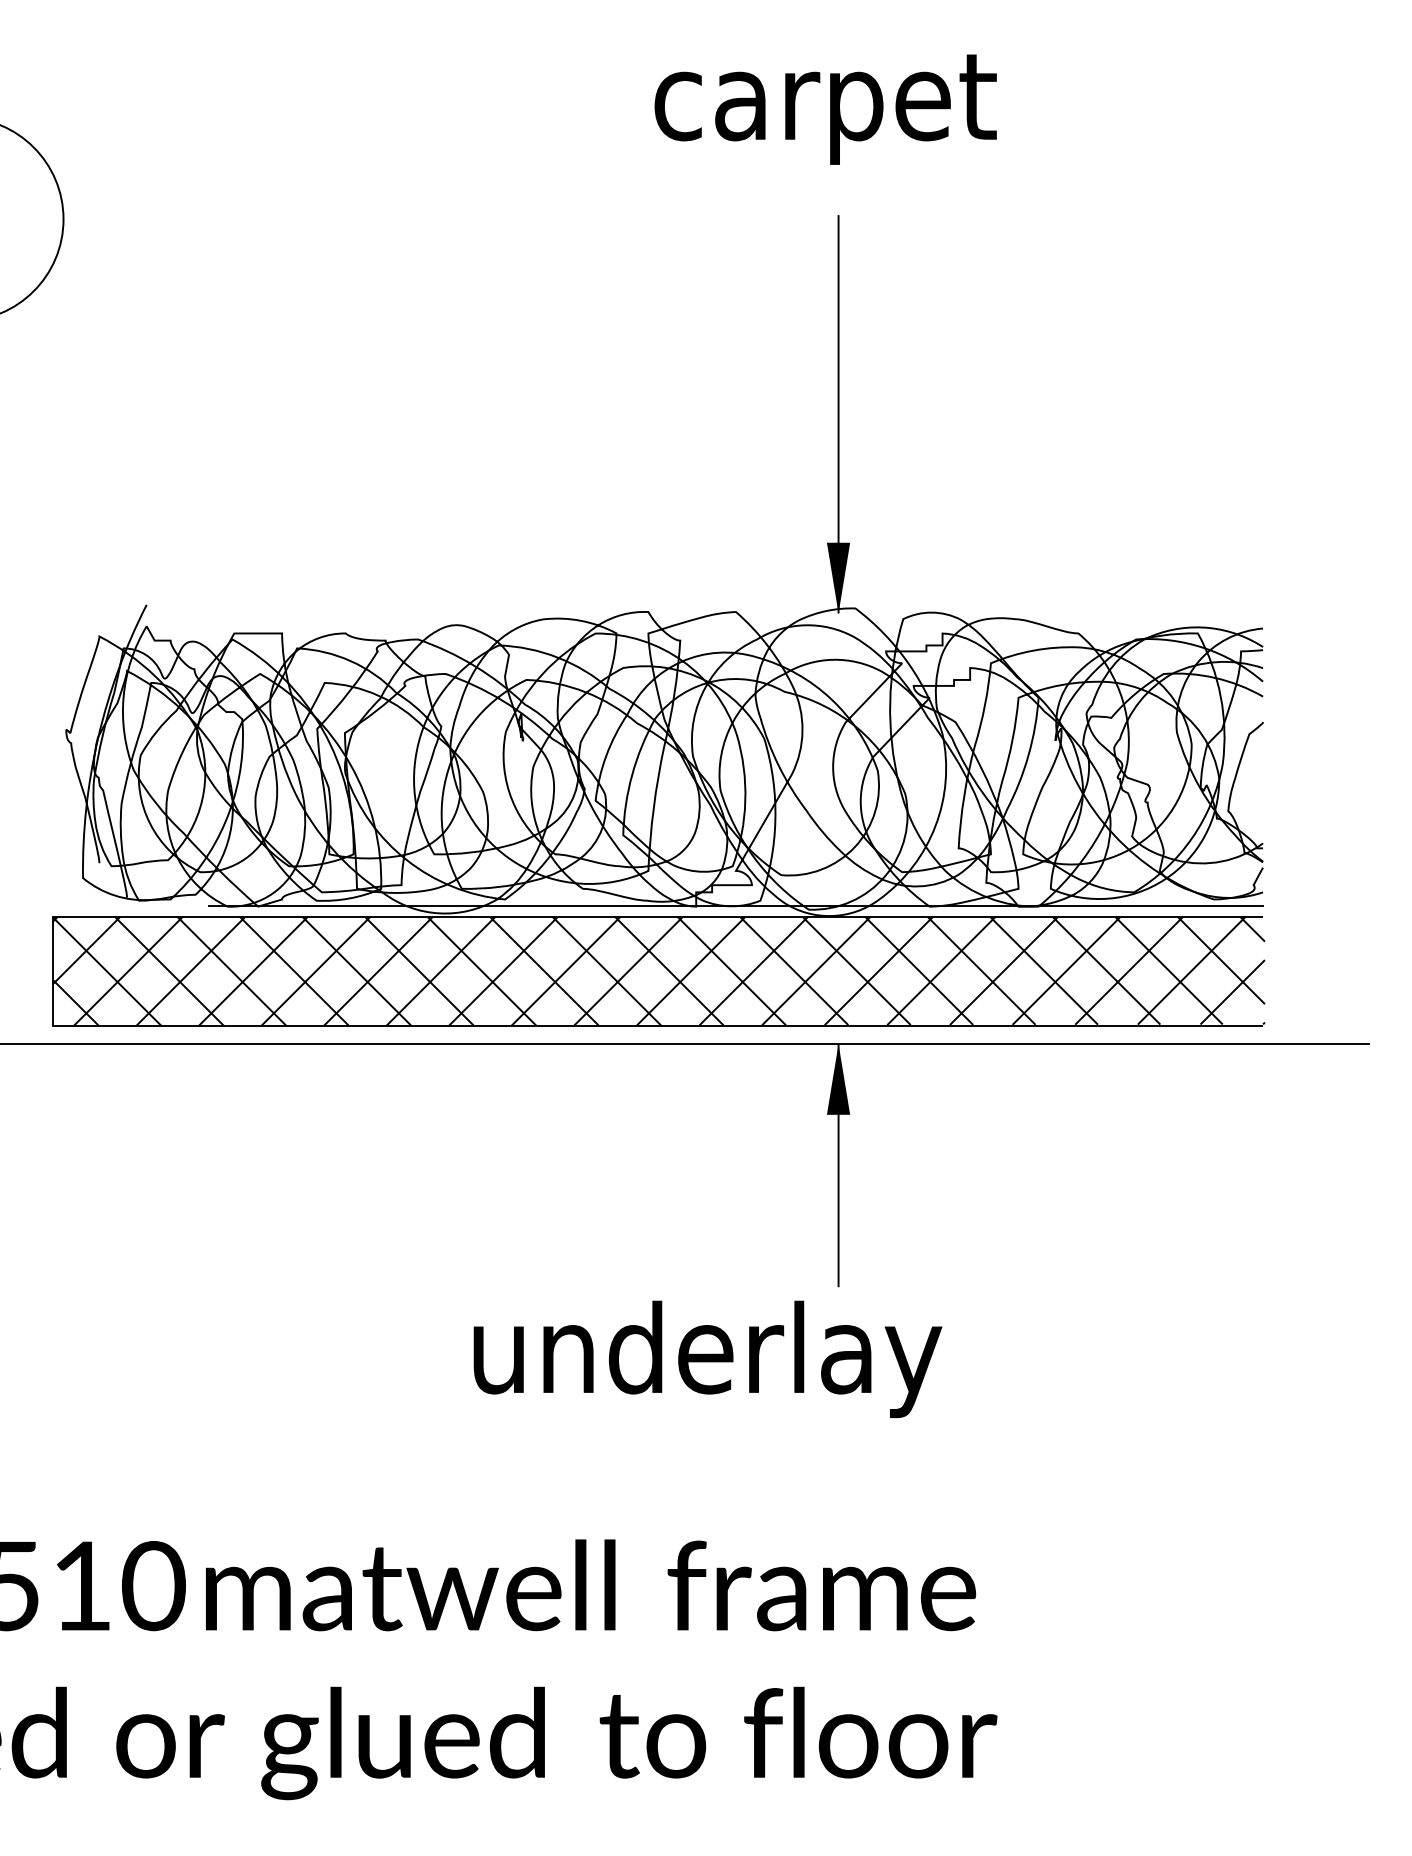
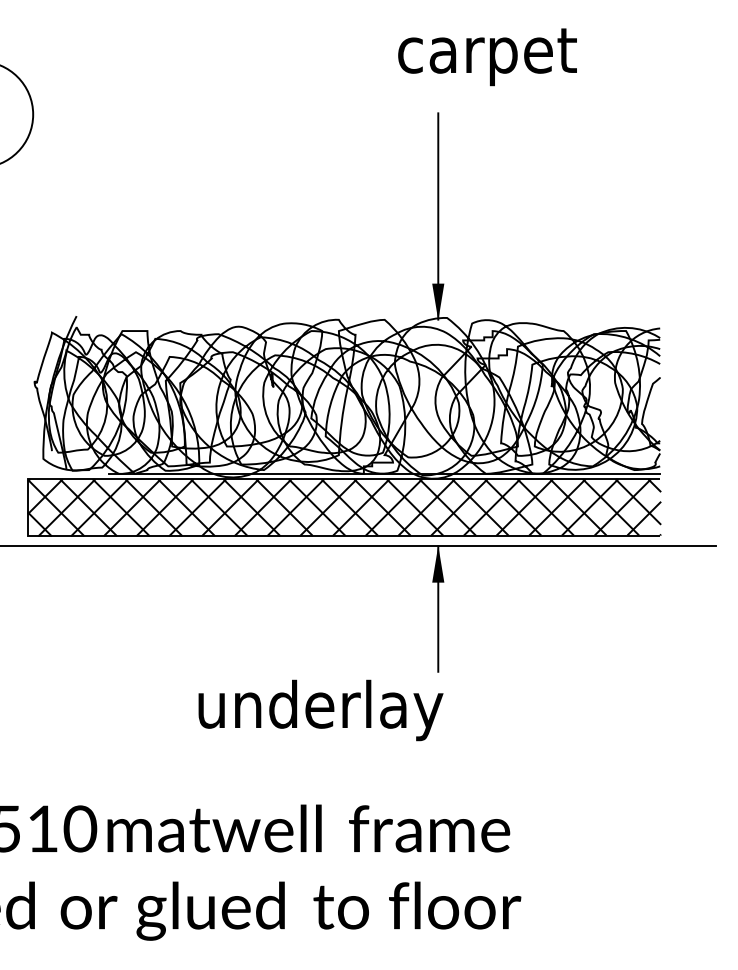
text: (825, 110) -> (487, 57), moved
text: (706, 1359) -> (320, 710), moved

